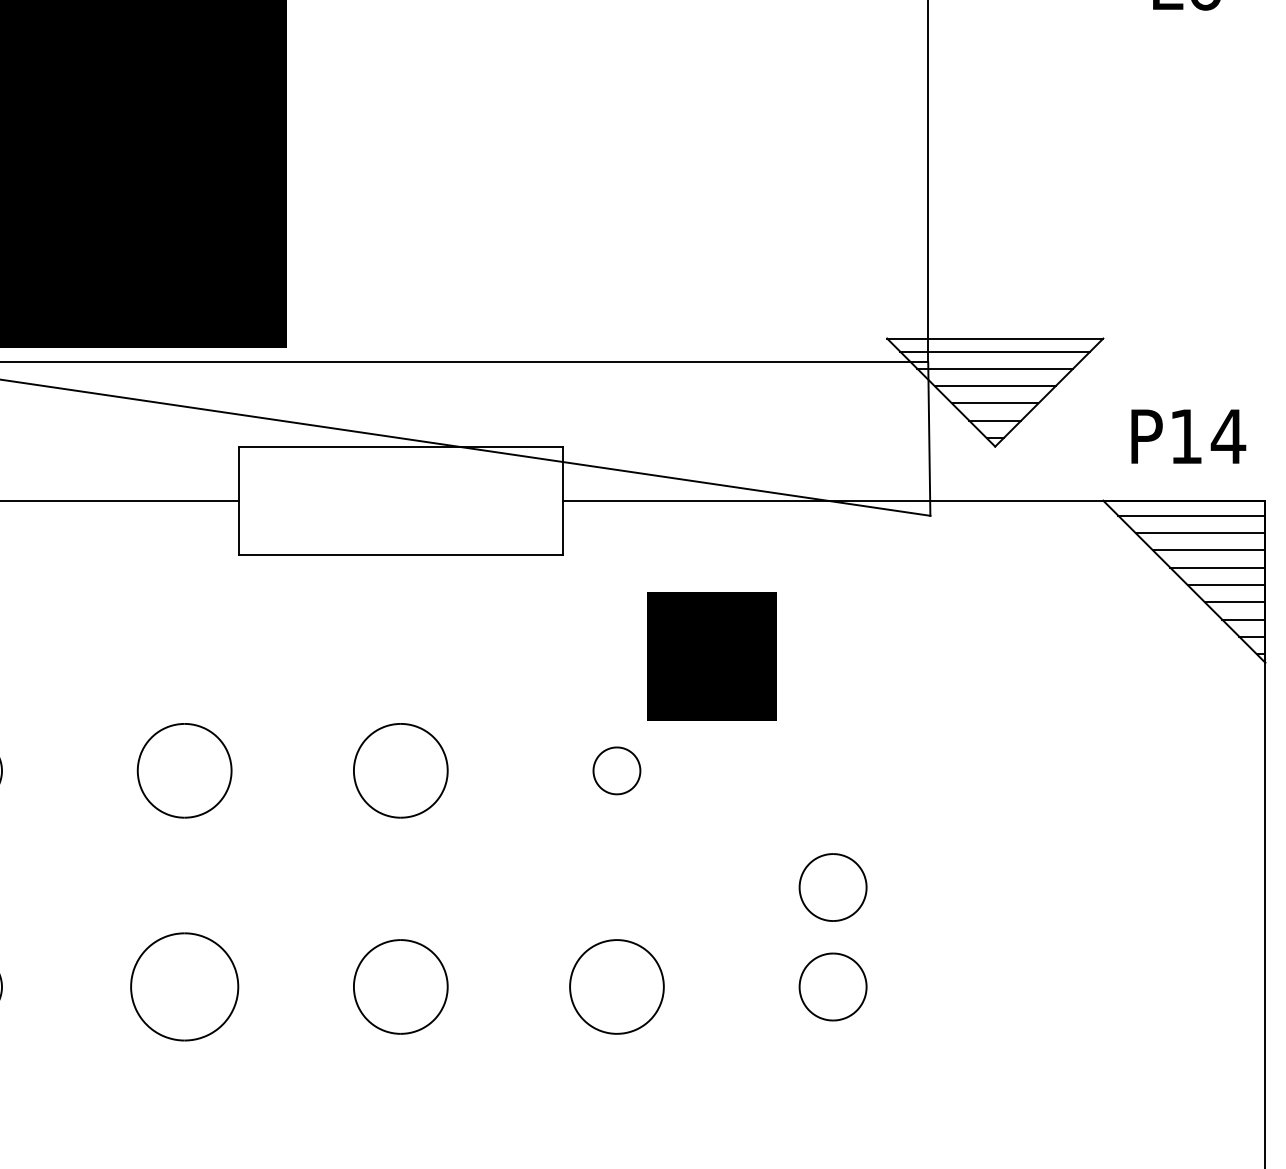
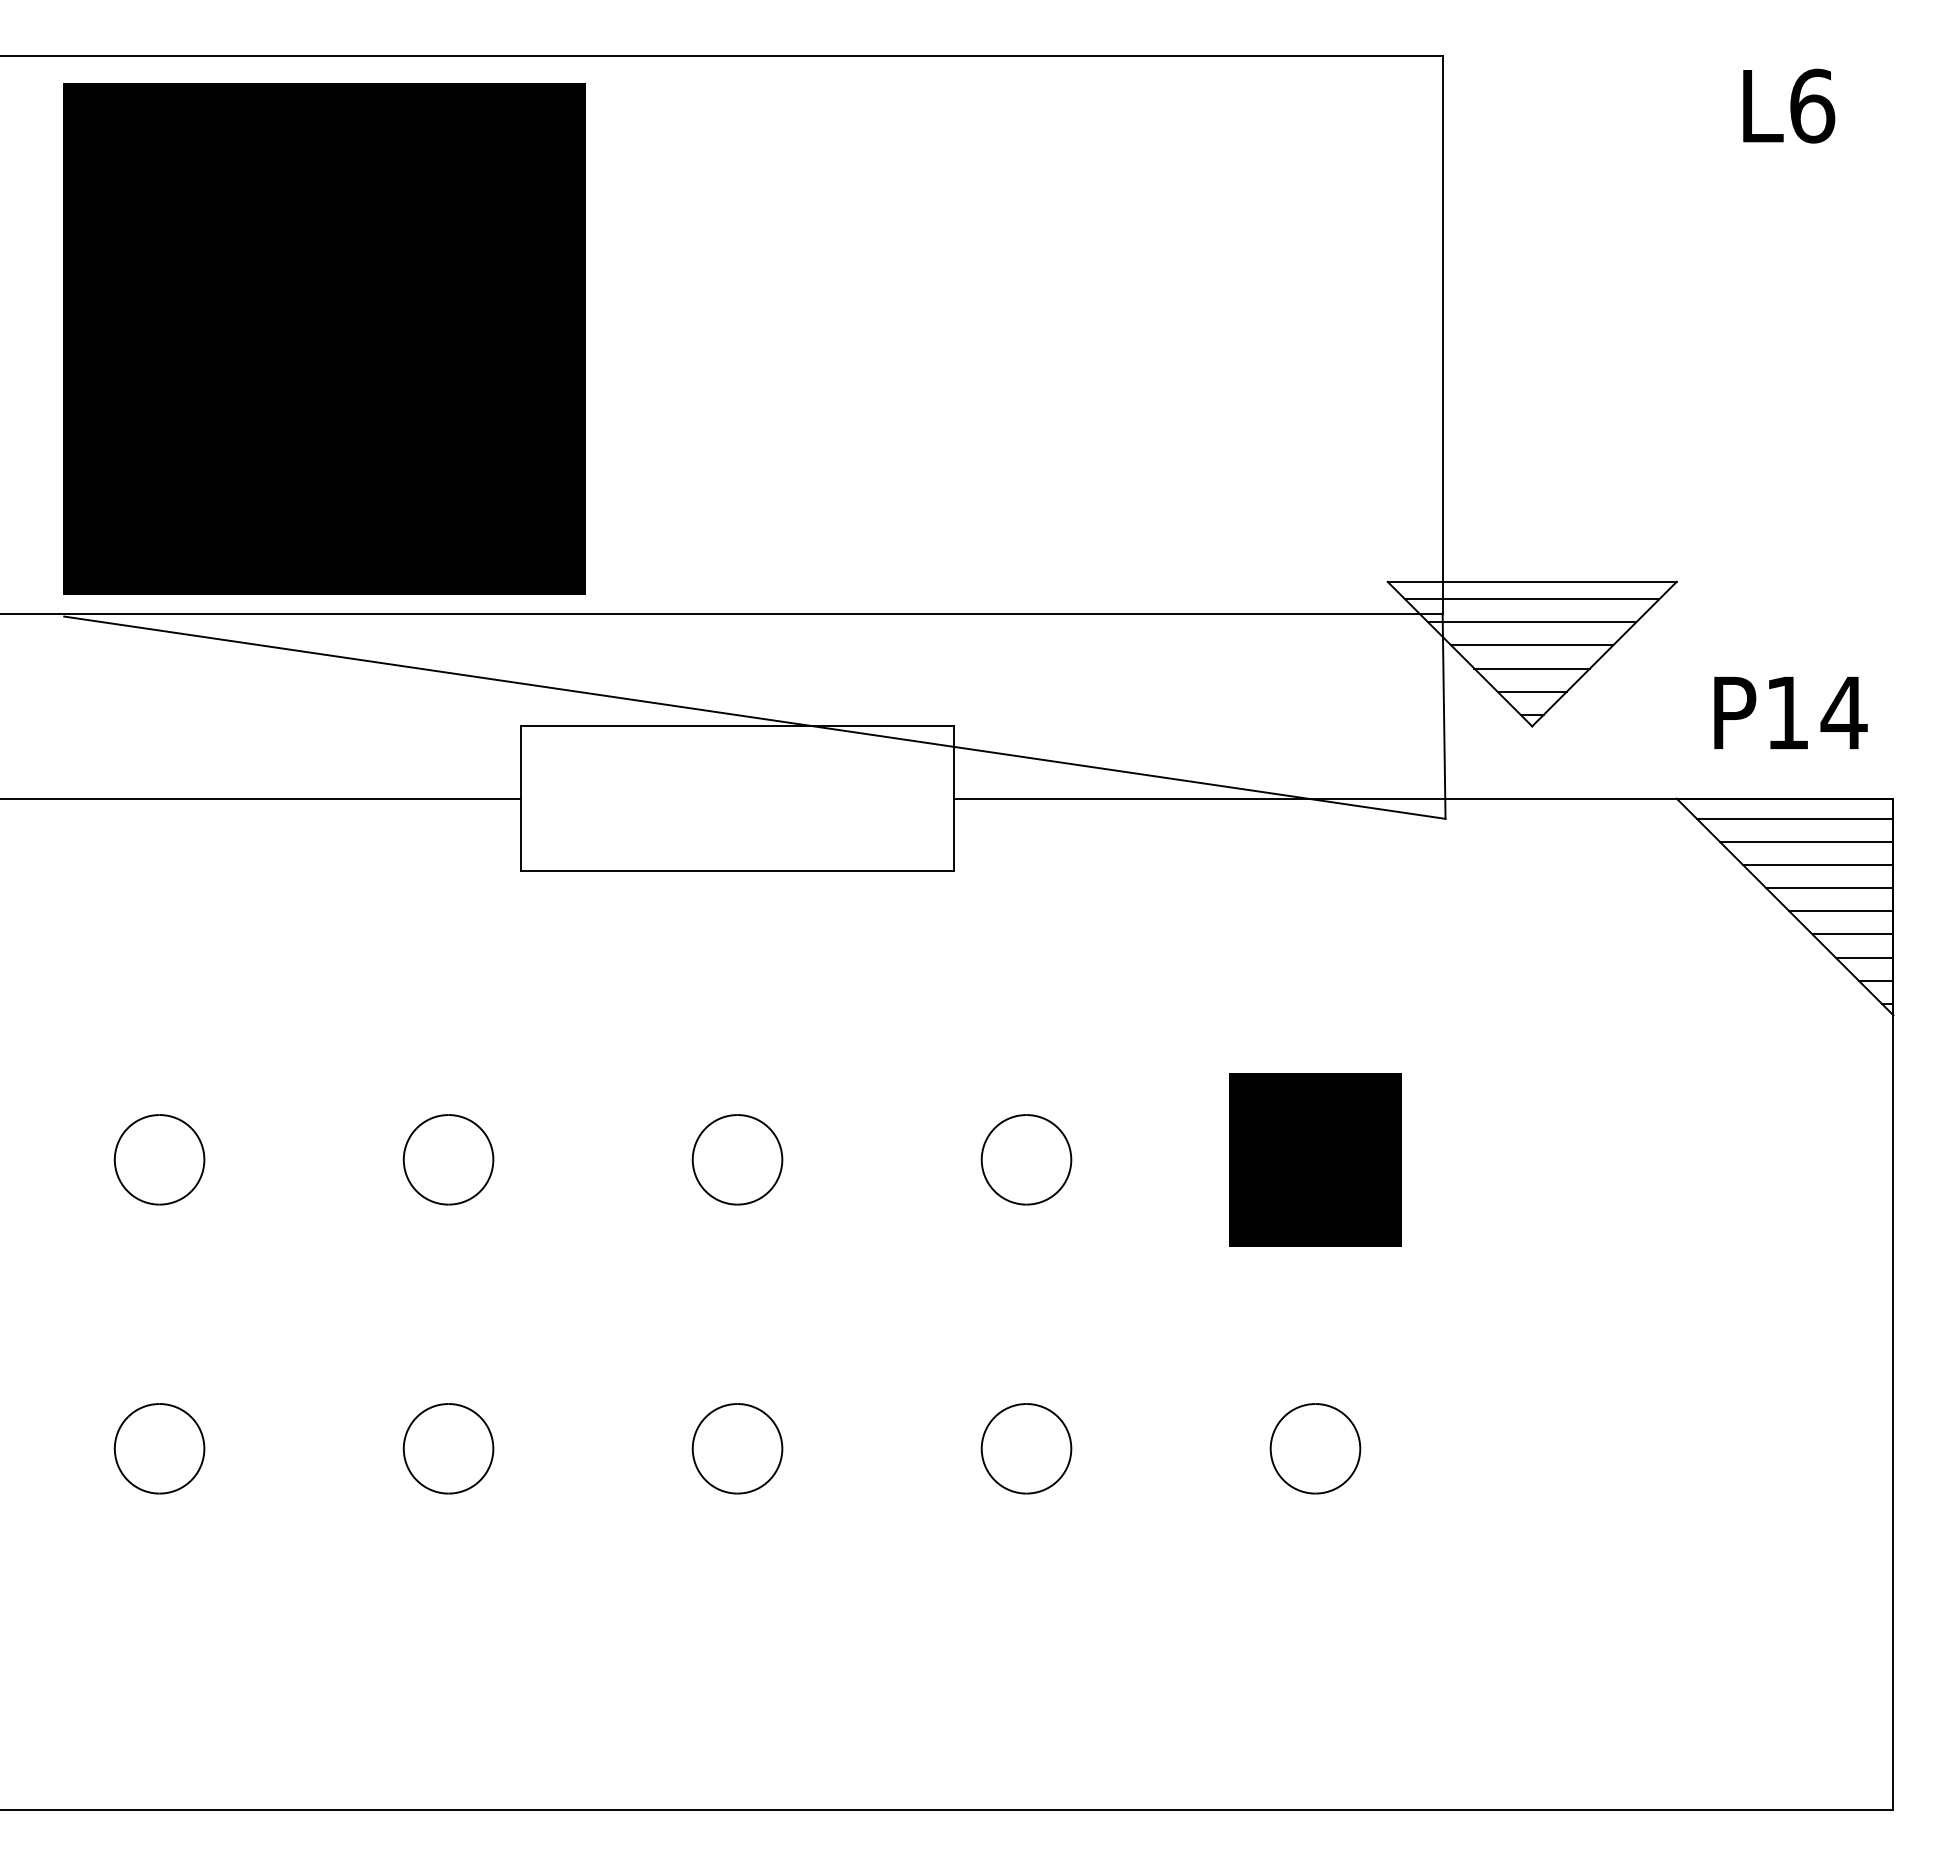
part: (711, 656) -> (1315, 1159), moved
part: (184, 770) -> (448, 1159), size x0.71
part: (400, 770) -> (737, 1159), size x0.71
part: (616, 770) -> (1026, 1159), size x1.43
part: (833, 887) -> (1315, 1315), removed
part: (184, 986) -> (448, 1448), size x0.62
part: (400, 986) -> (737, 1448), size x0.71
part: (616, 986) -> (1026, 1448), size x0.71

